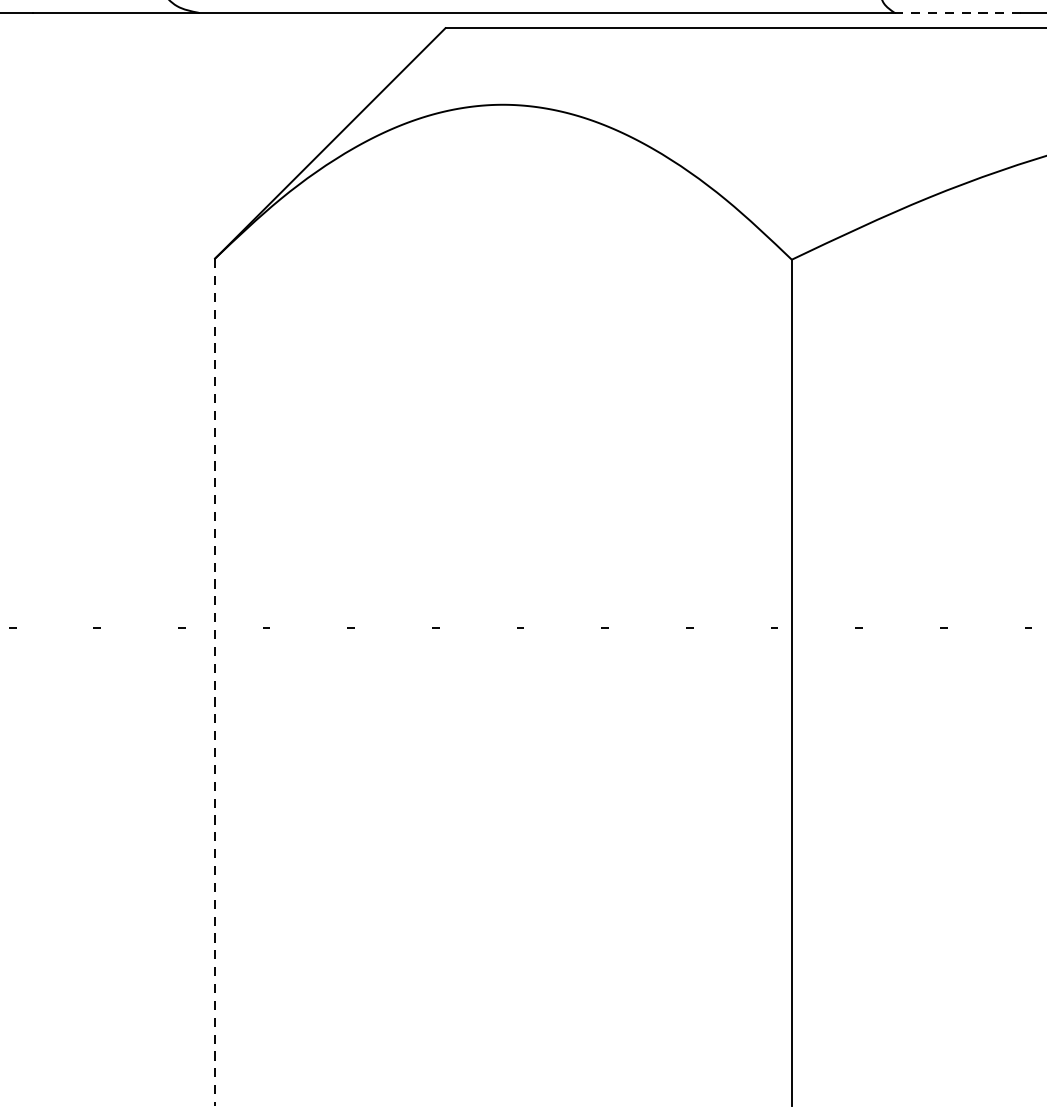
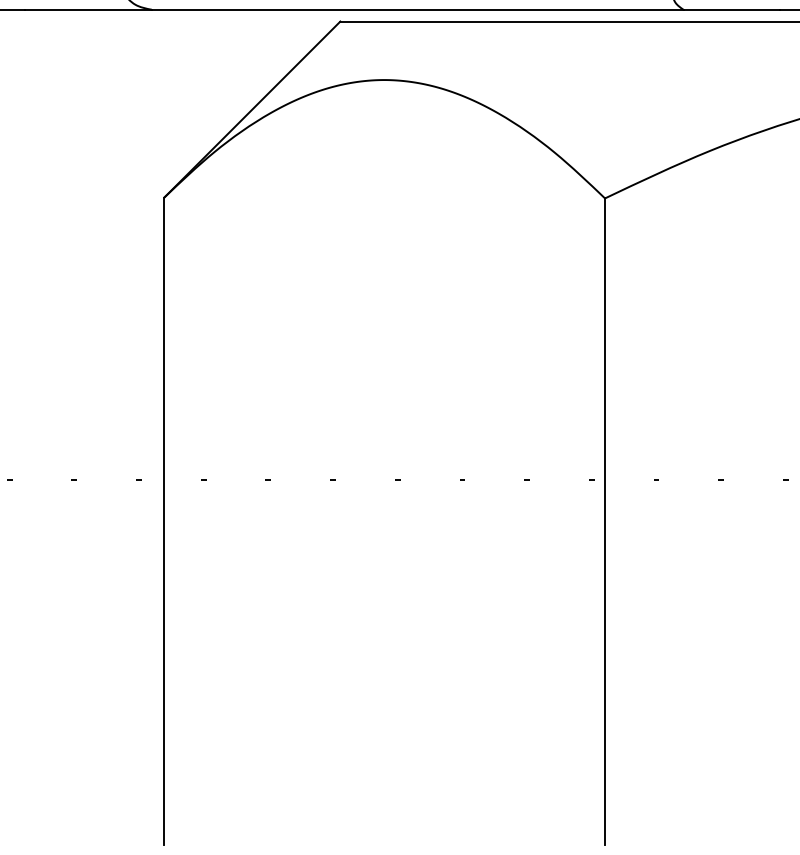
line: (957, 12) -> (731, 9), dashed -> solid
line: (213, 682) -> (163, 521), dashed -> solid

